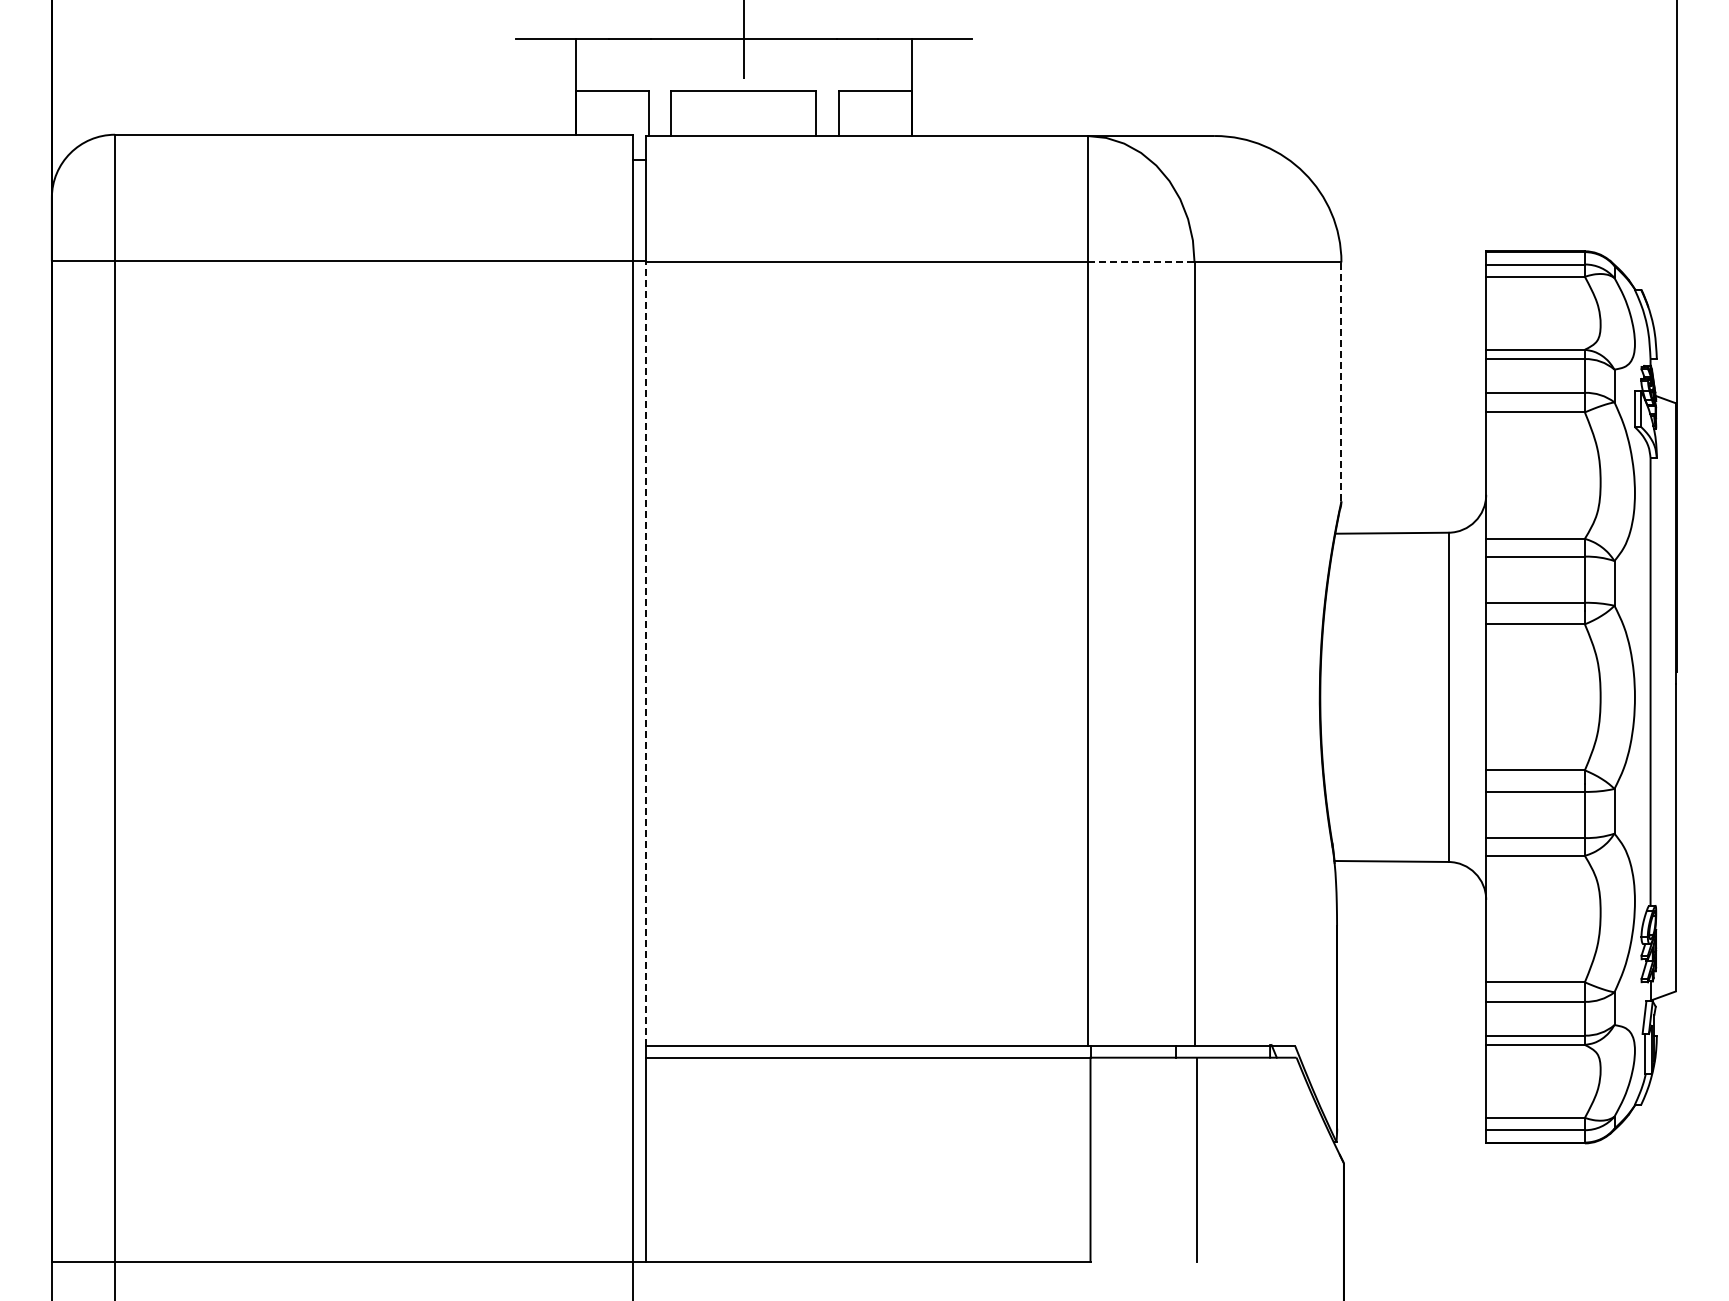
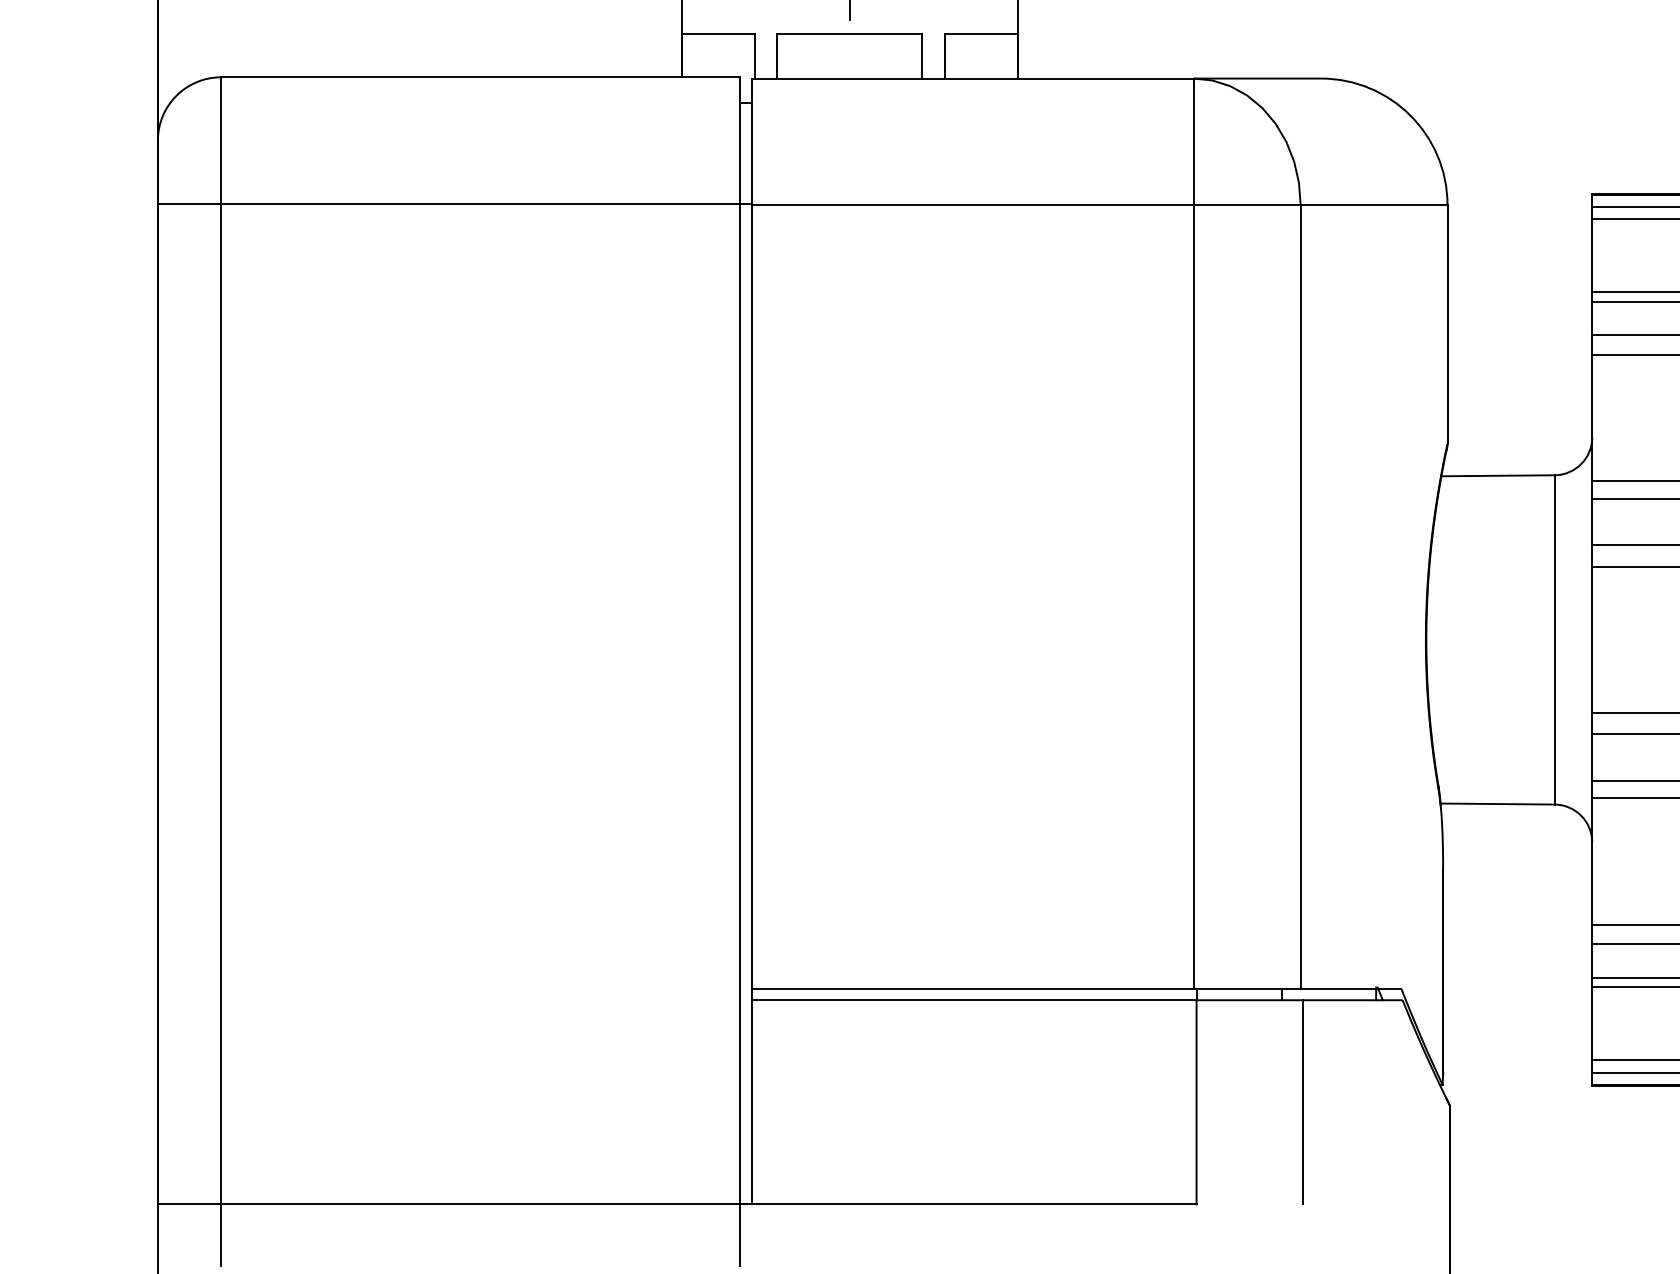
line: (1141, 262) -> (1247, 205), dashed -> solid
line: (1341, 381) -> (1447, 324), dashed -> solid
line: (646, 654) -> (752, 597), dashed -> solid

